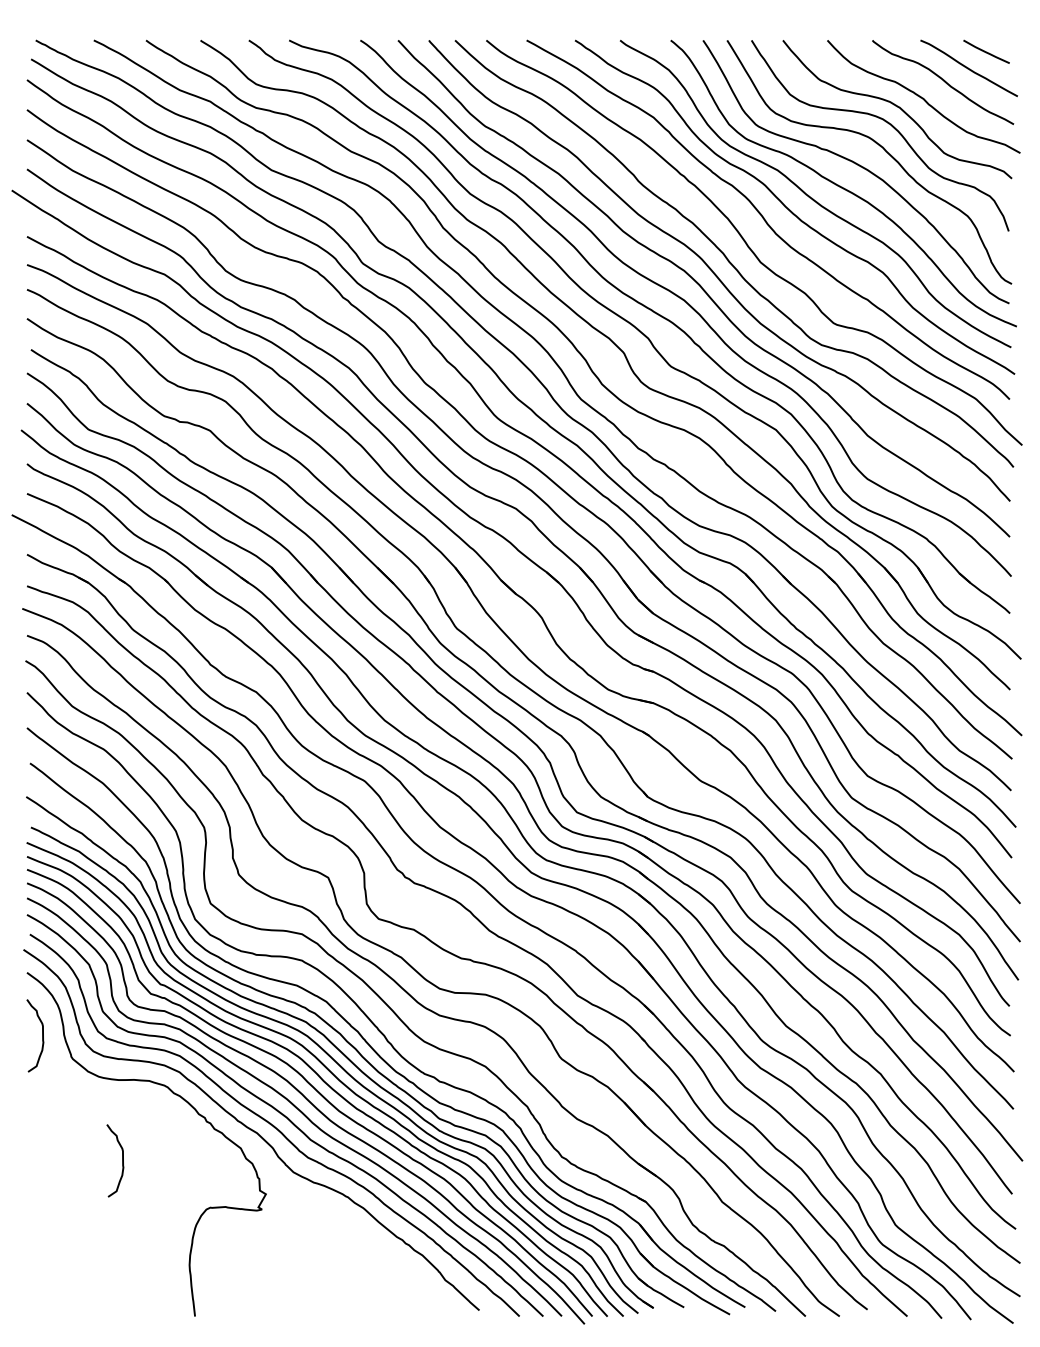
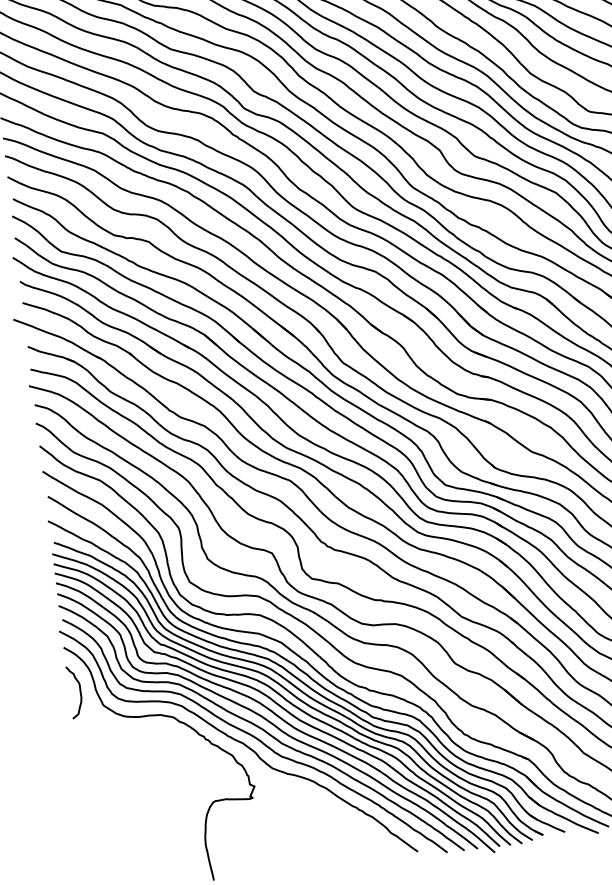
curve: (122, 1160) -> (148, 774), removed

